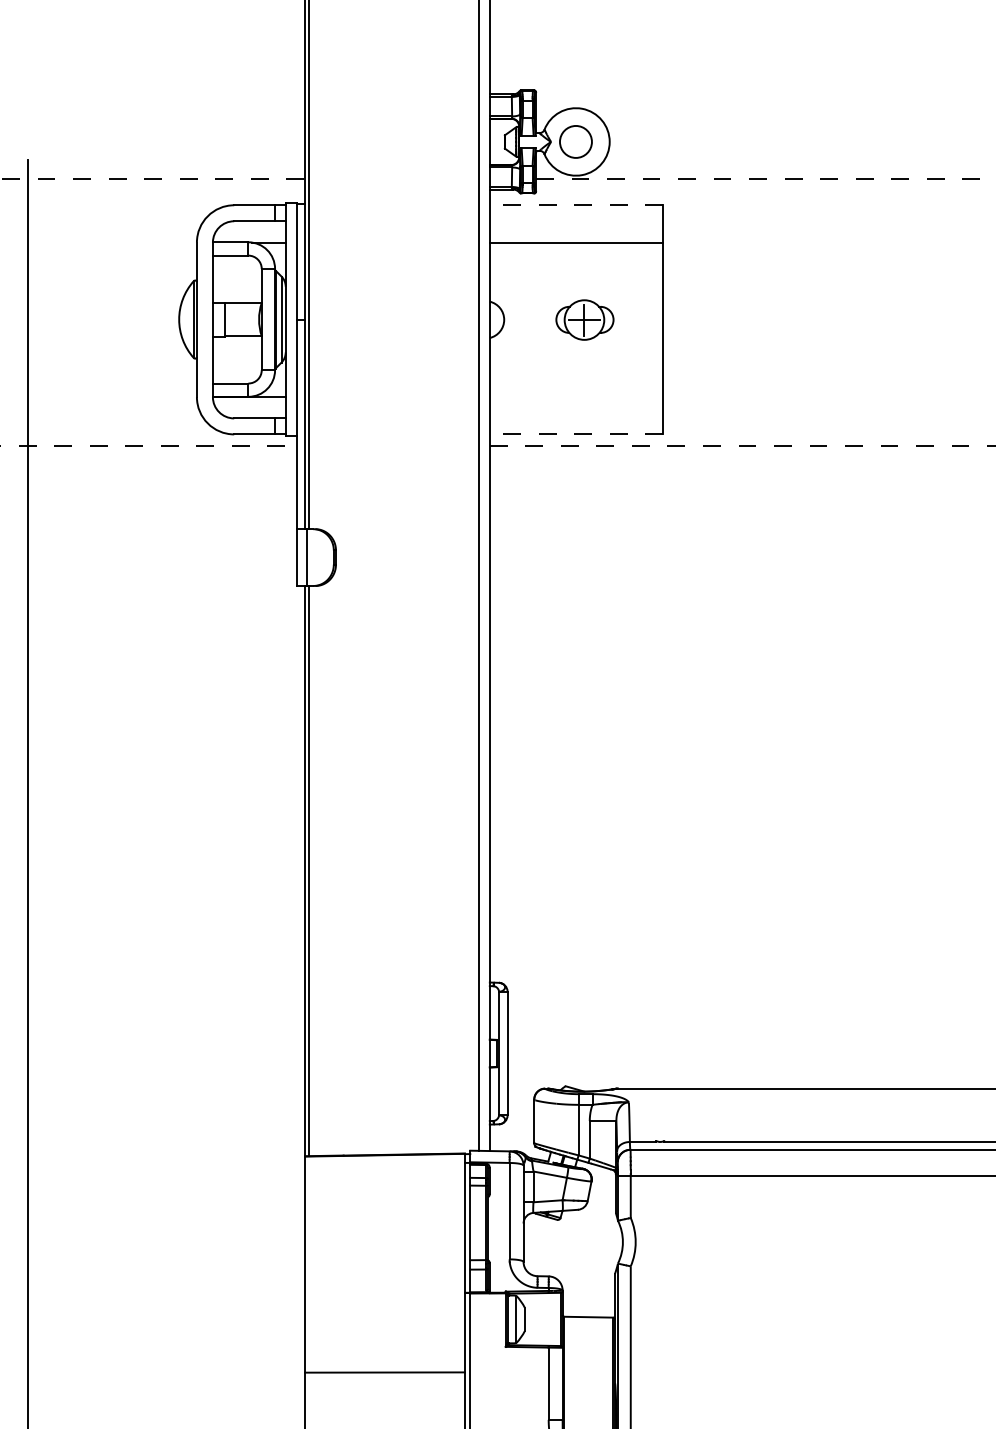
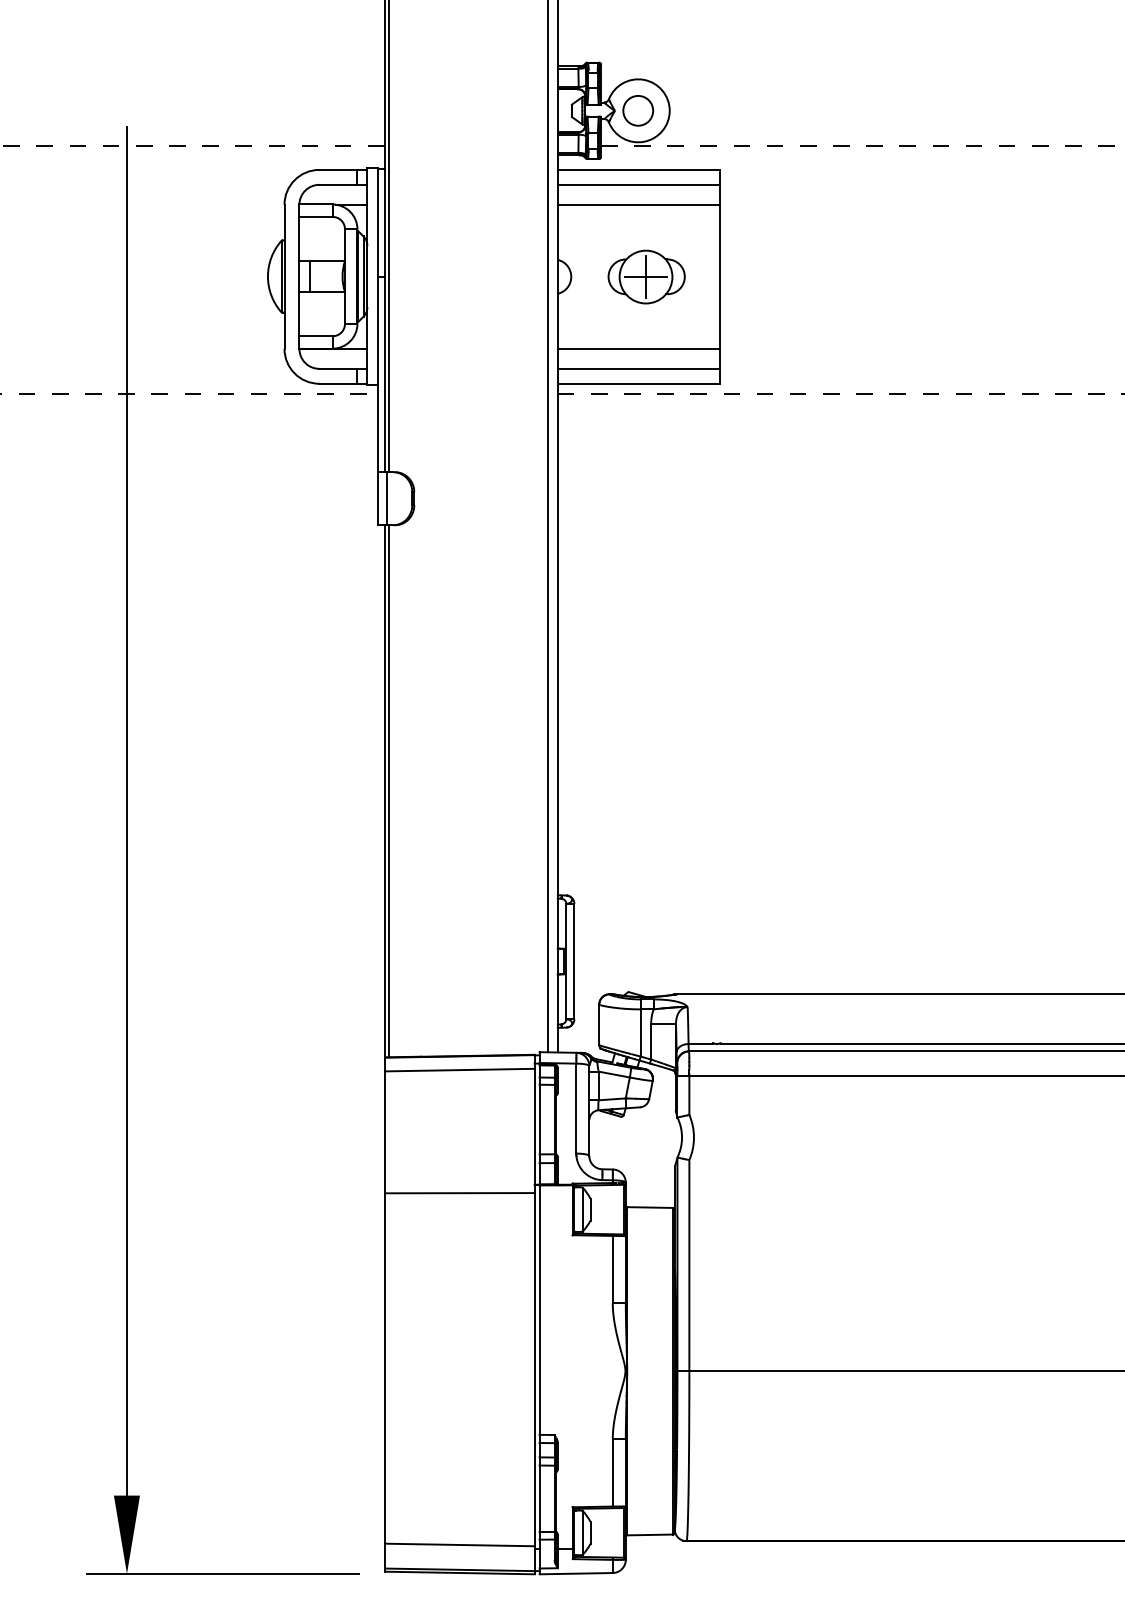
line: (576, 204) -> (638, 169), dashed -> solid
line: (576, 220) -> (638, 184), added
part: (584, 319) -> (646, 276), size x1.43
line: (576, 396) -> (638, 348), added
line: (576, 418) -> (638, 368), added
line: (576, 434) -> (638, 383), dashed -> solid
line: (384, 1169) -> (459, 1069), added
line: (384, 1372) -> (459, 1193), moved

